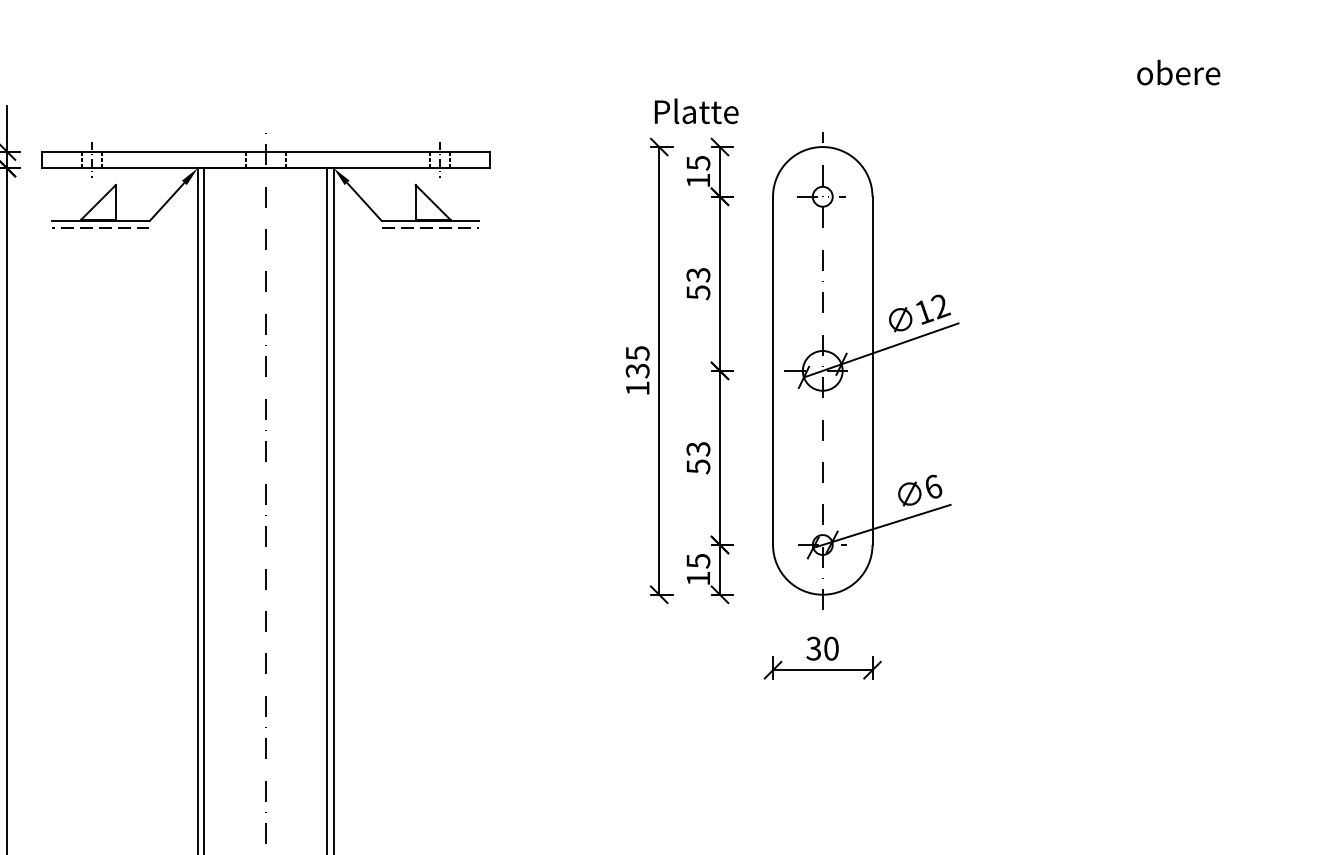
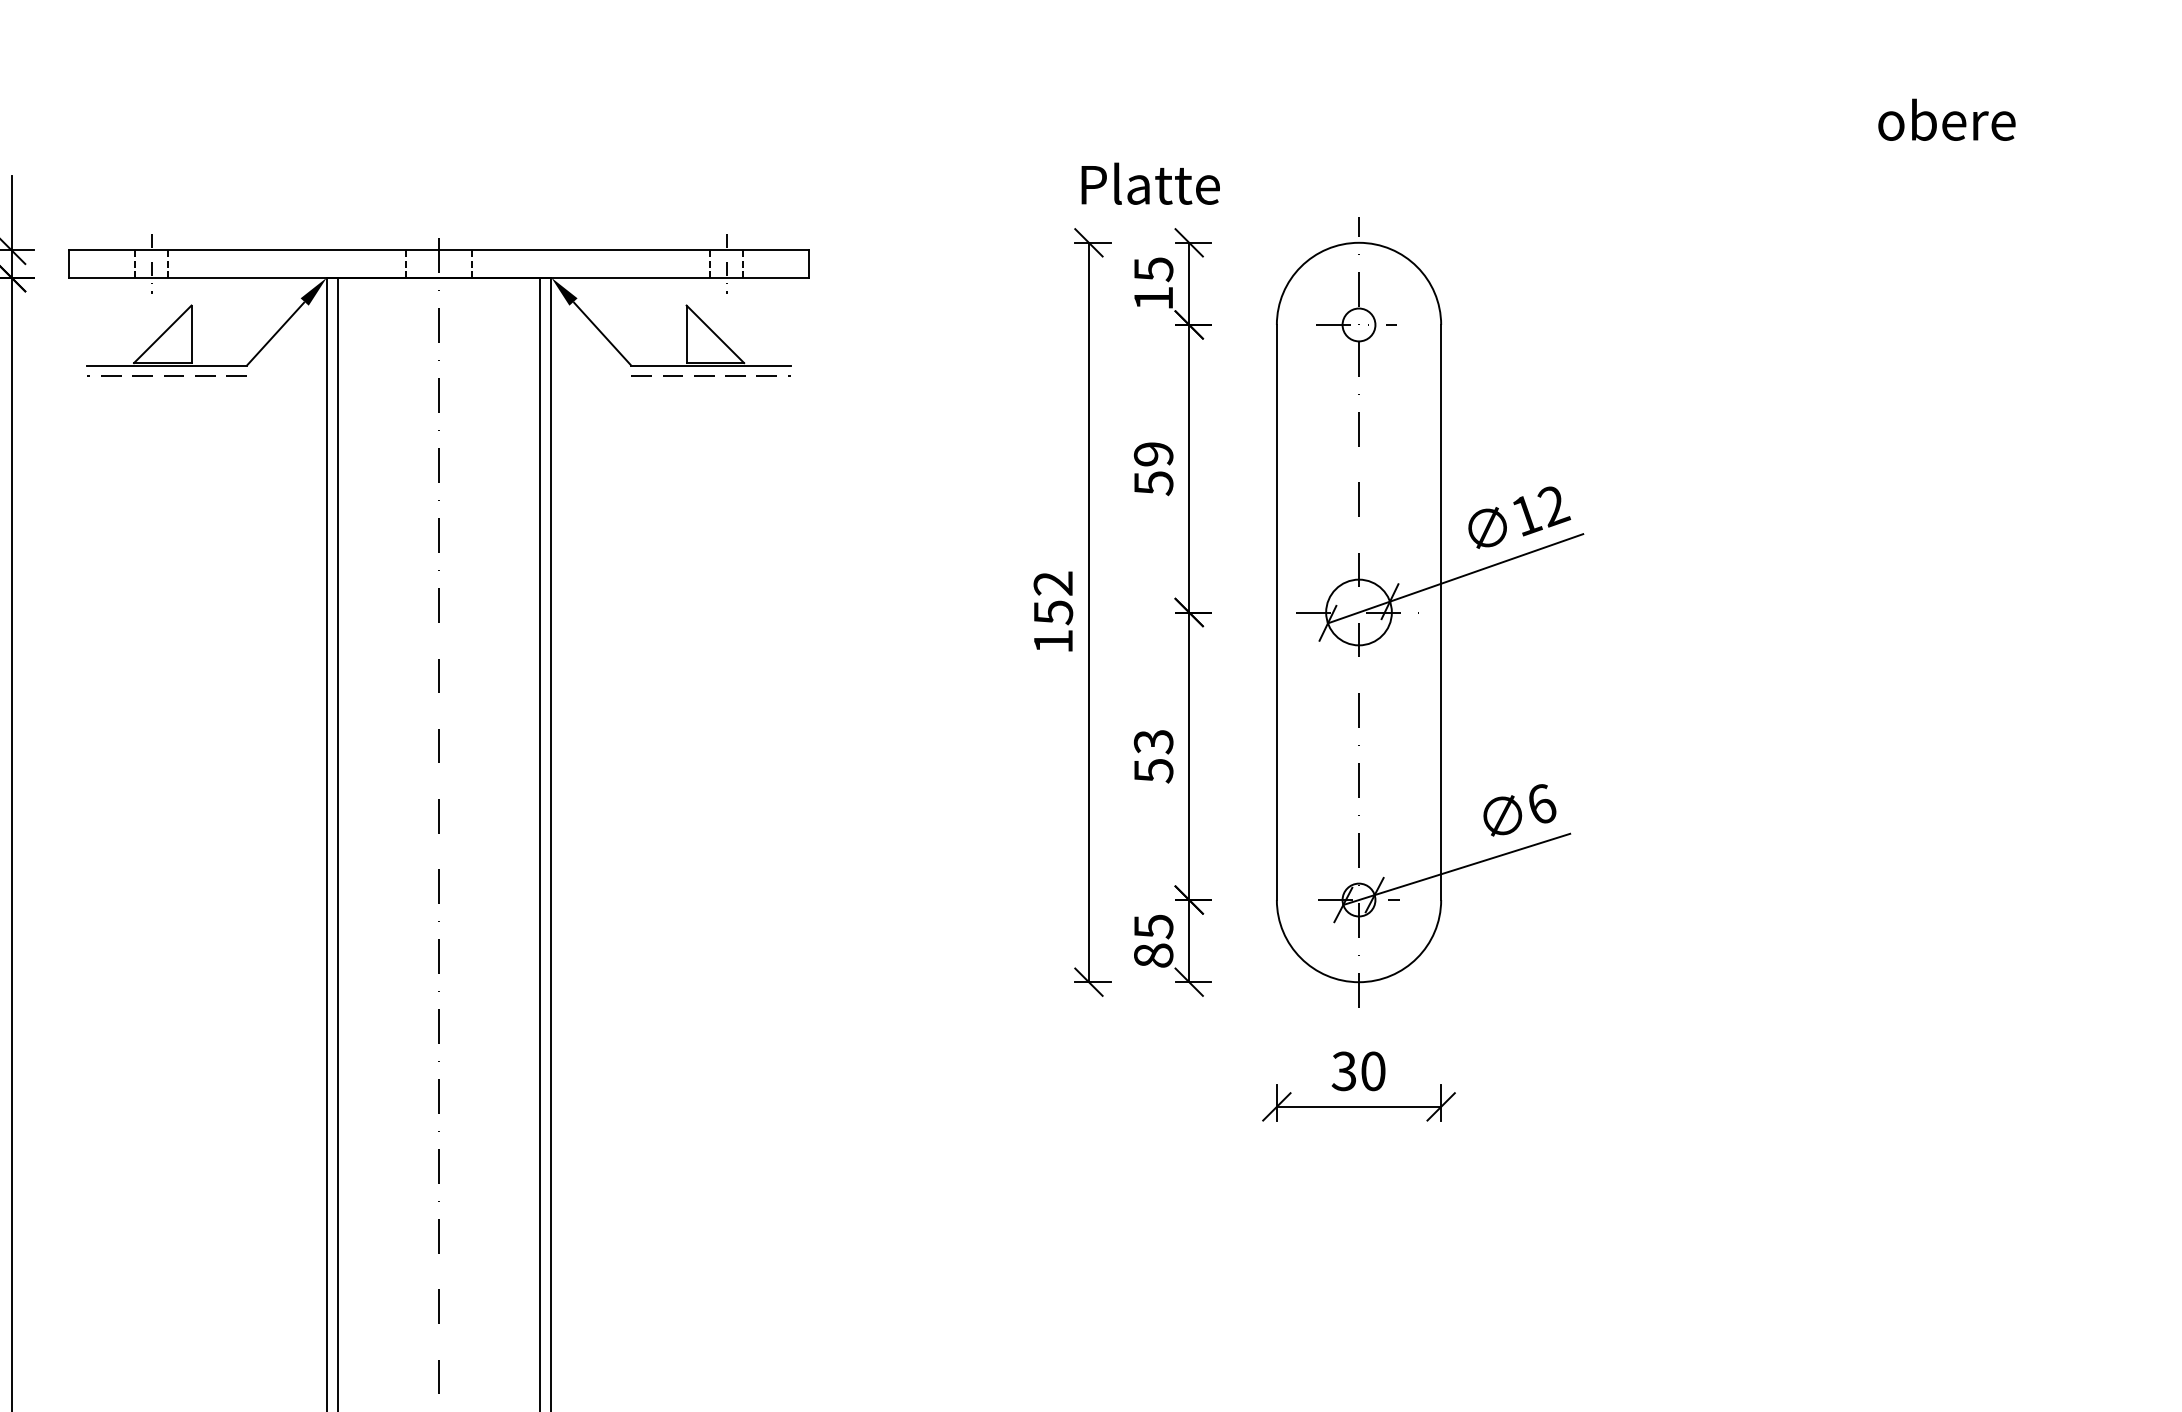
text: (698, 275) -> (1153, 454), 53 -> 59
text: (637, 361) -> (1053, 596), 135 -> 152
text: (698, 578) -> (1153, 955), 15 -> 85

